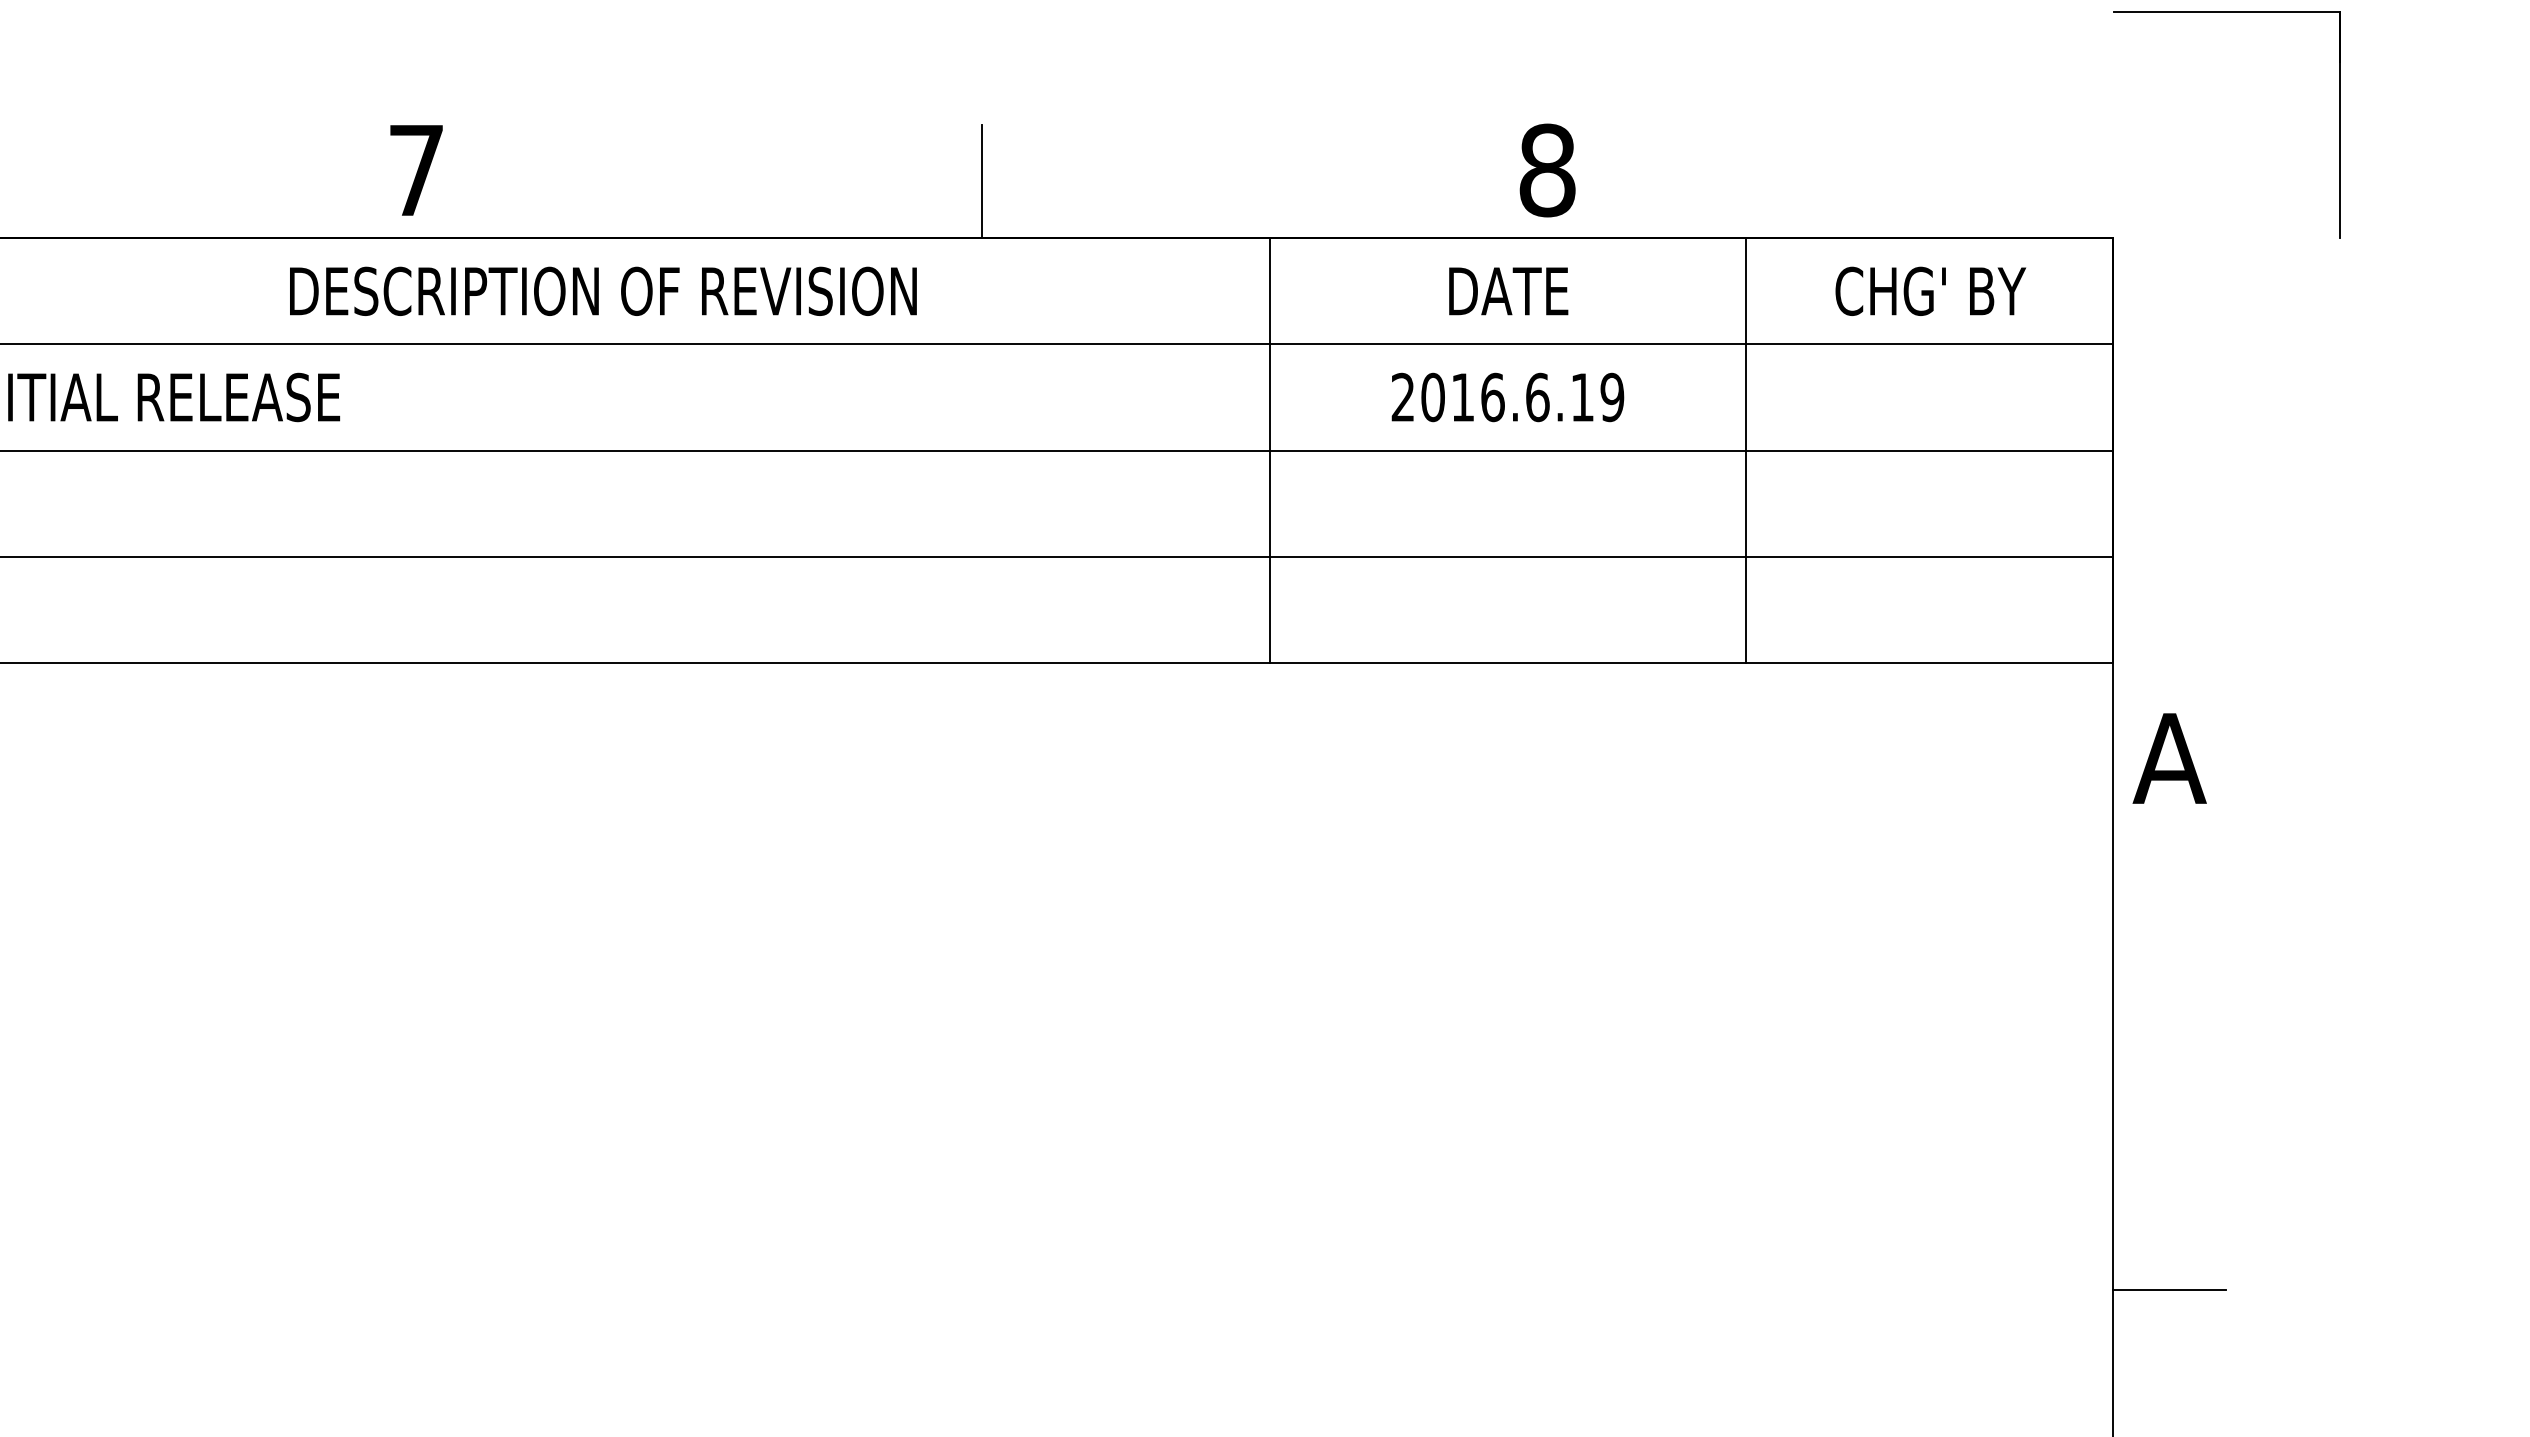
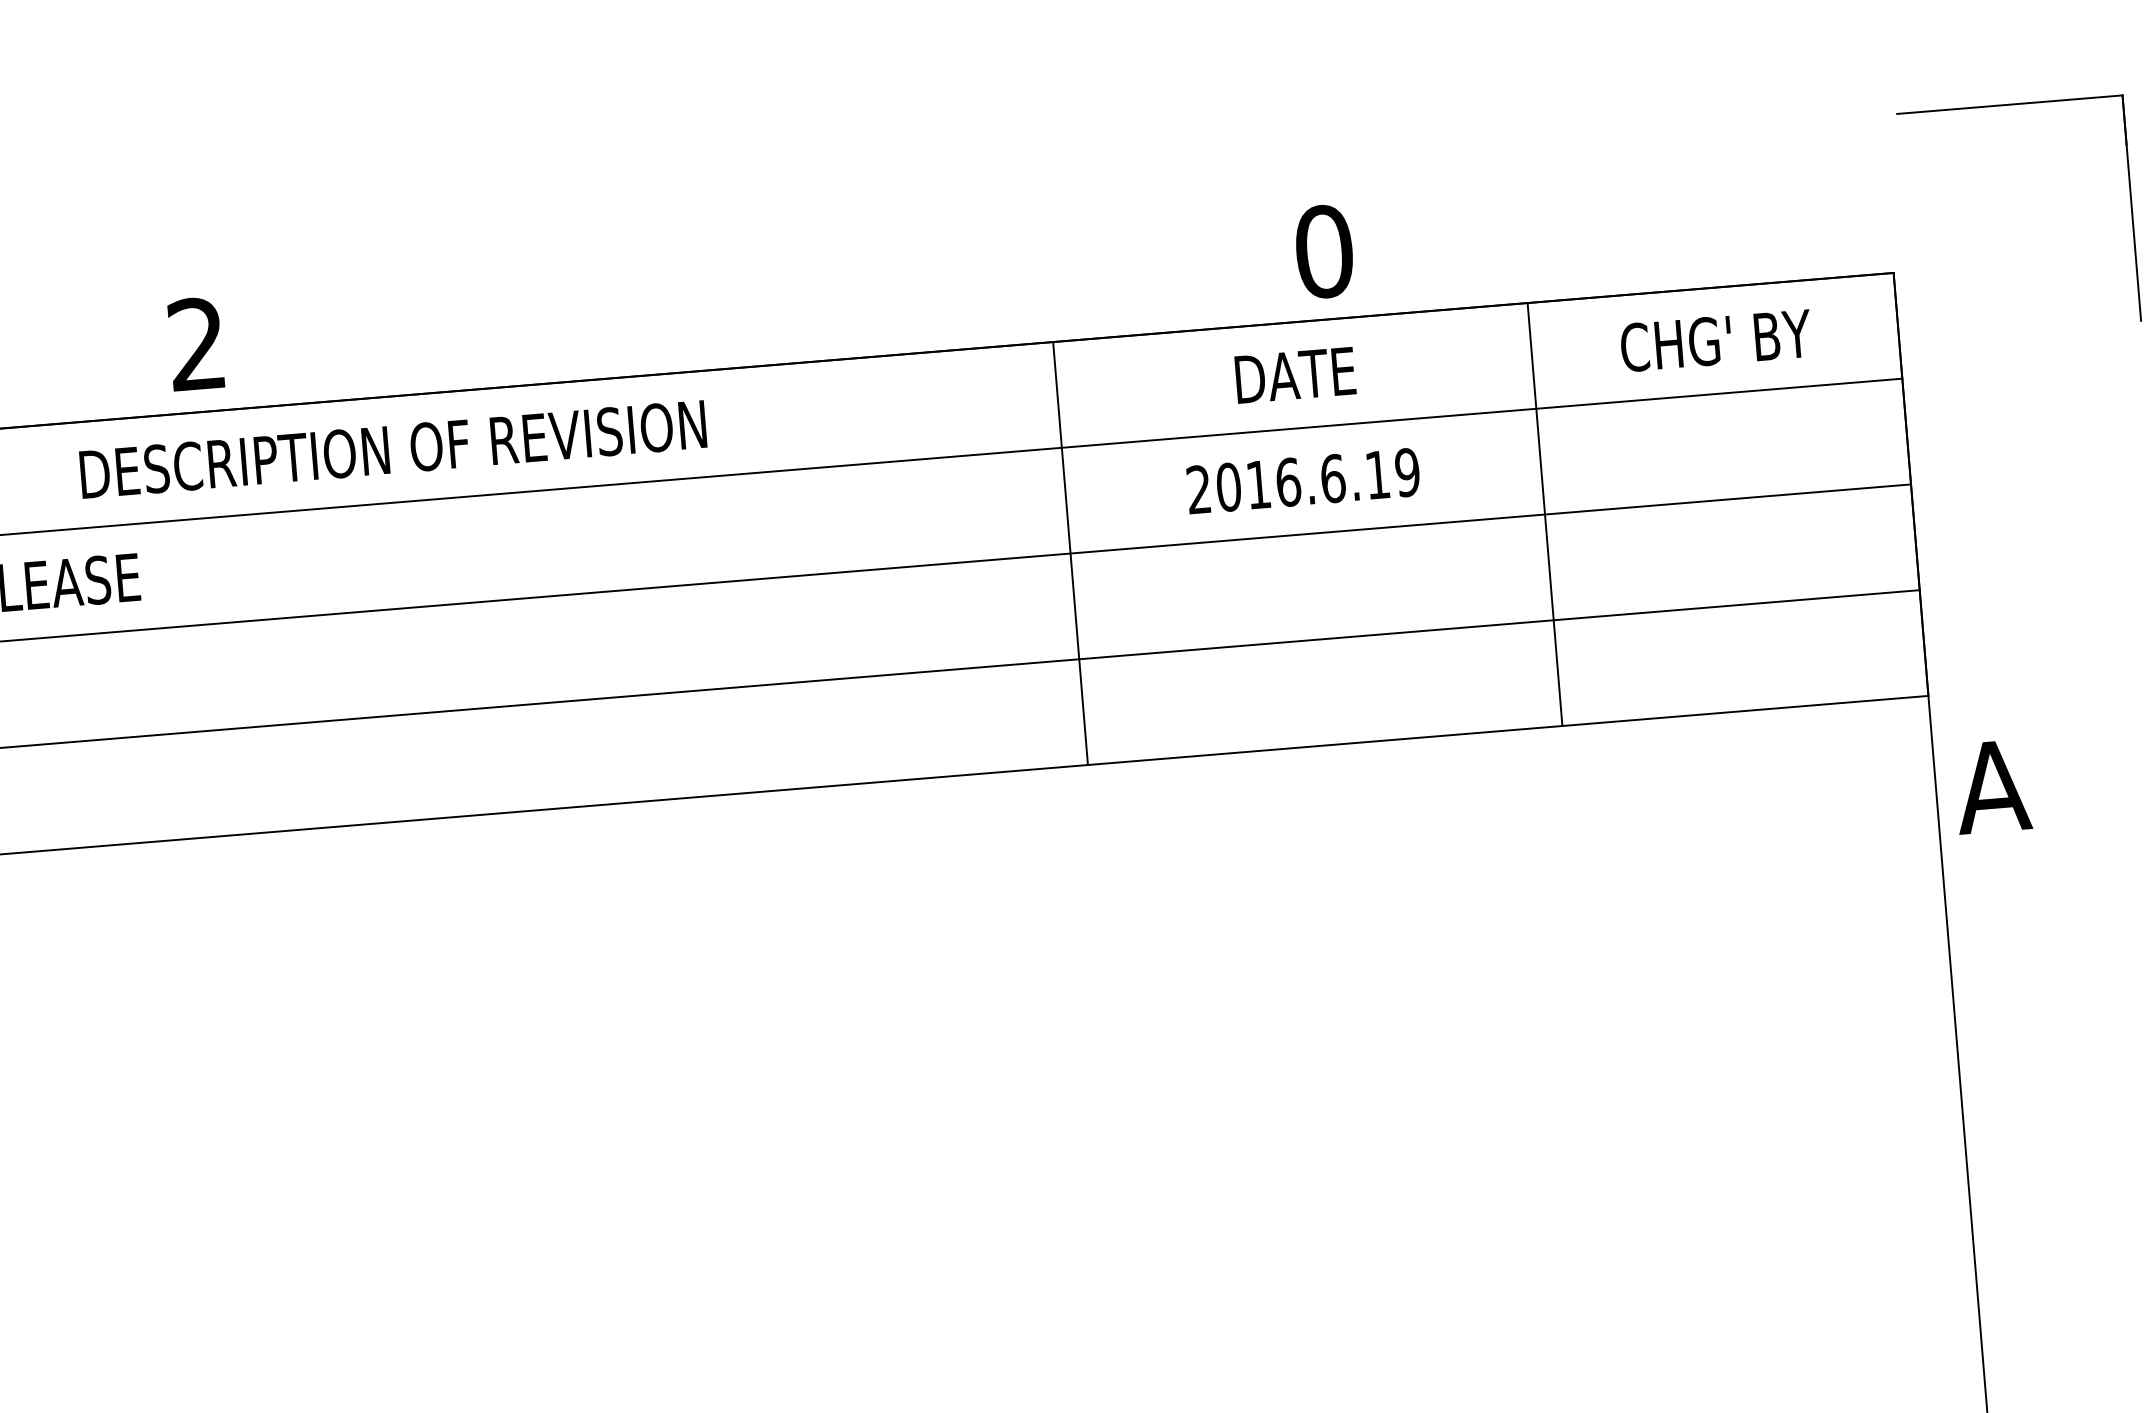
part: (2226, 12) -> (2009, 105), moved
text: (415, 169) -> (196, 343), 7 -> 2
text: (1547, 170) -> (1324, 251), 8 -> 0
line: (982, 181) -> (762, 308), removed
line: (2169, 1290) -> (2035, 1316), removed

